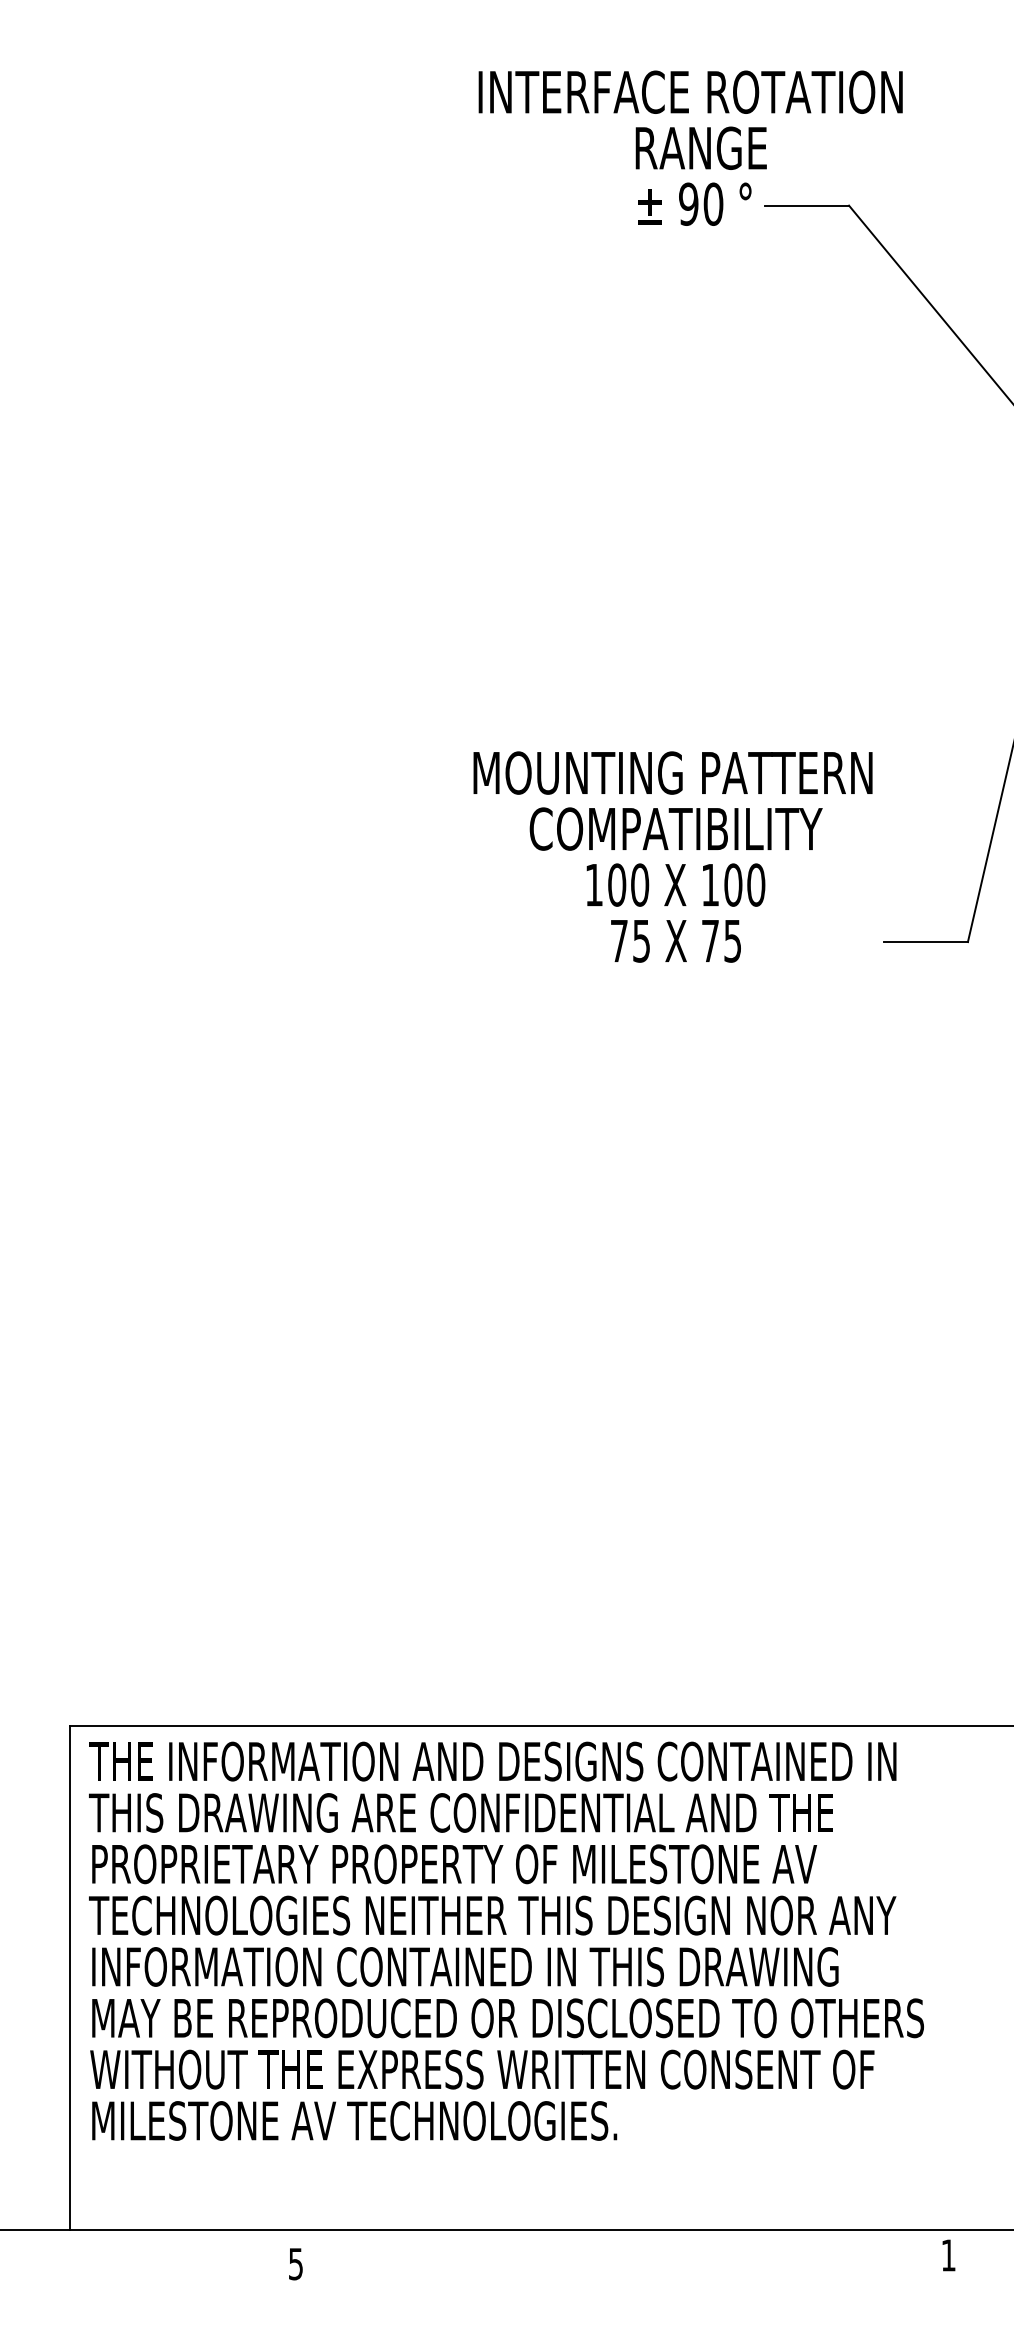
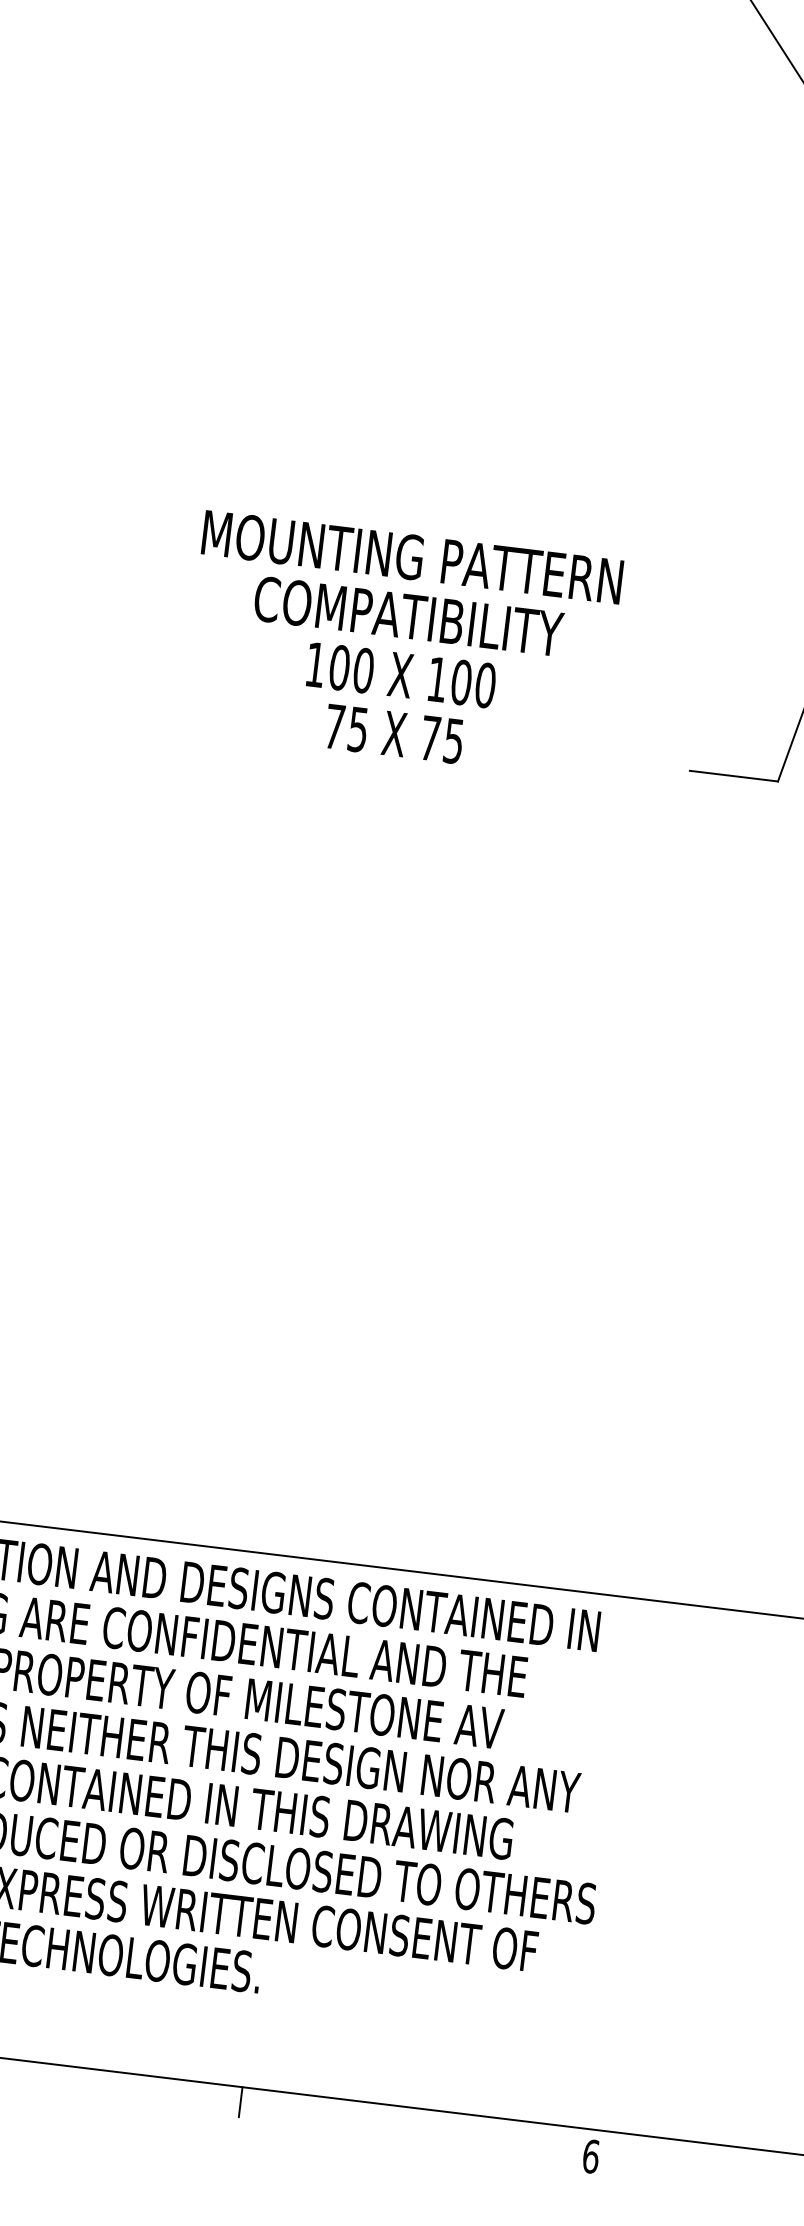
text: (672, 856) -> (401, 644), moved
line: (613, 2243) -> (241, 2101), added
text: (948, 2255) -> (590, 2156), 1 -> 6

